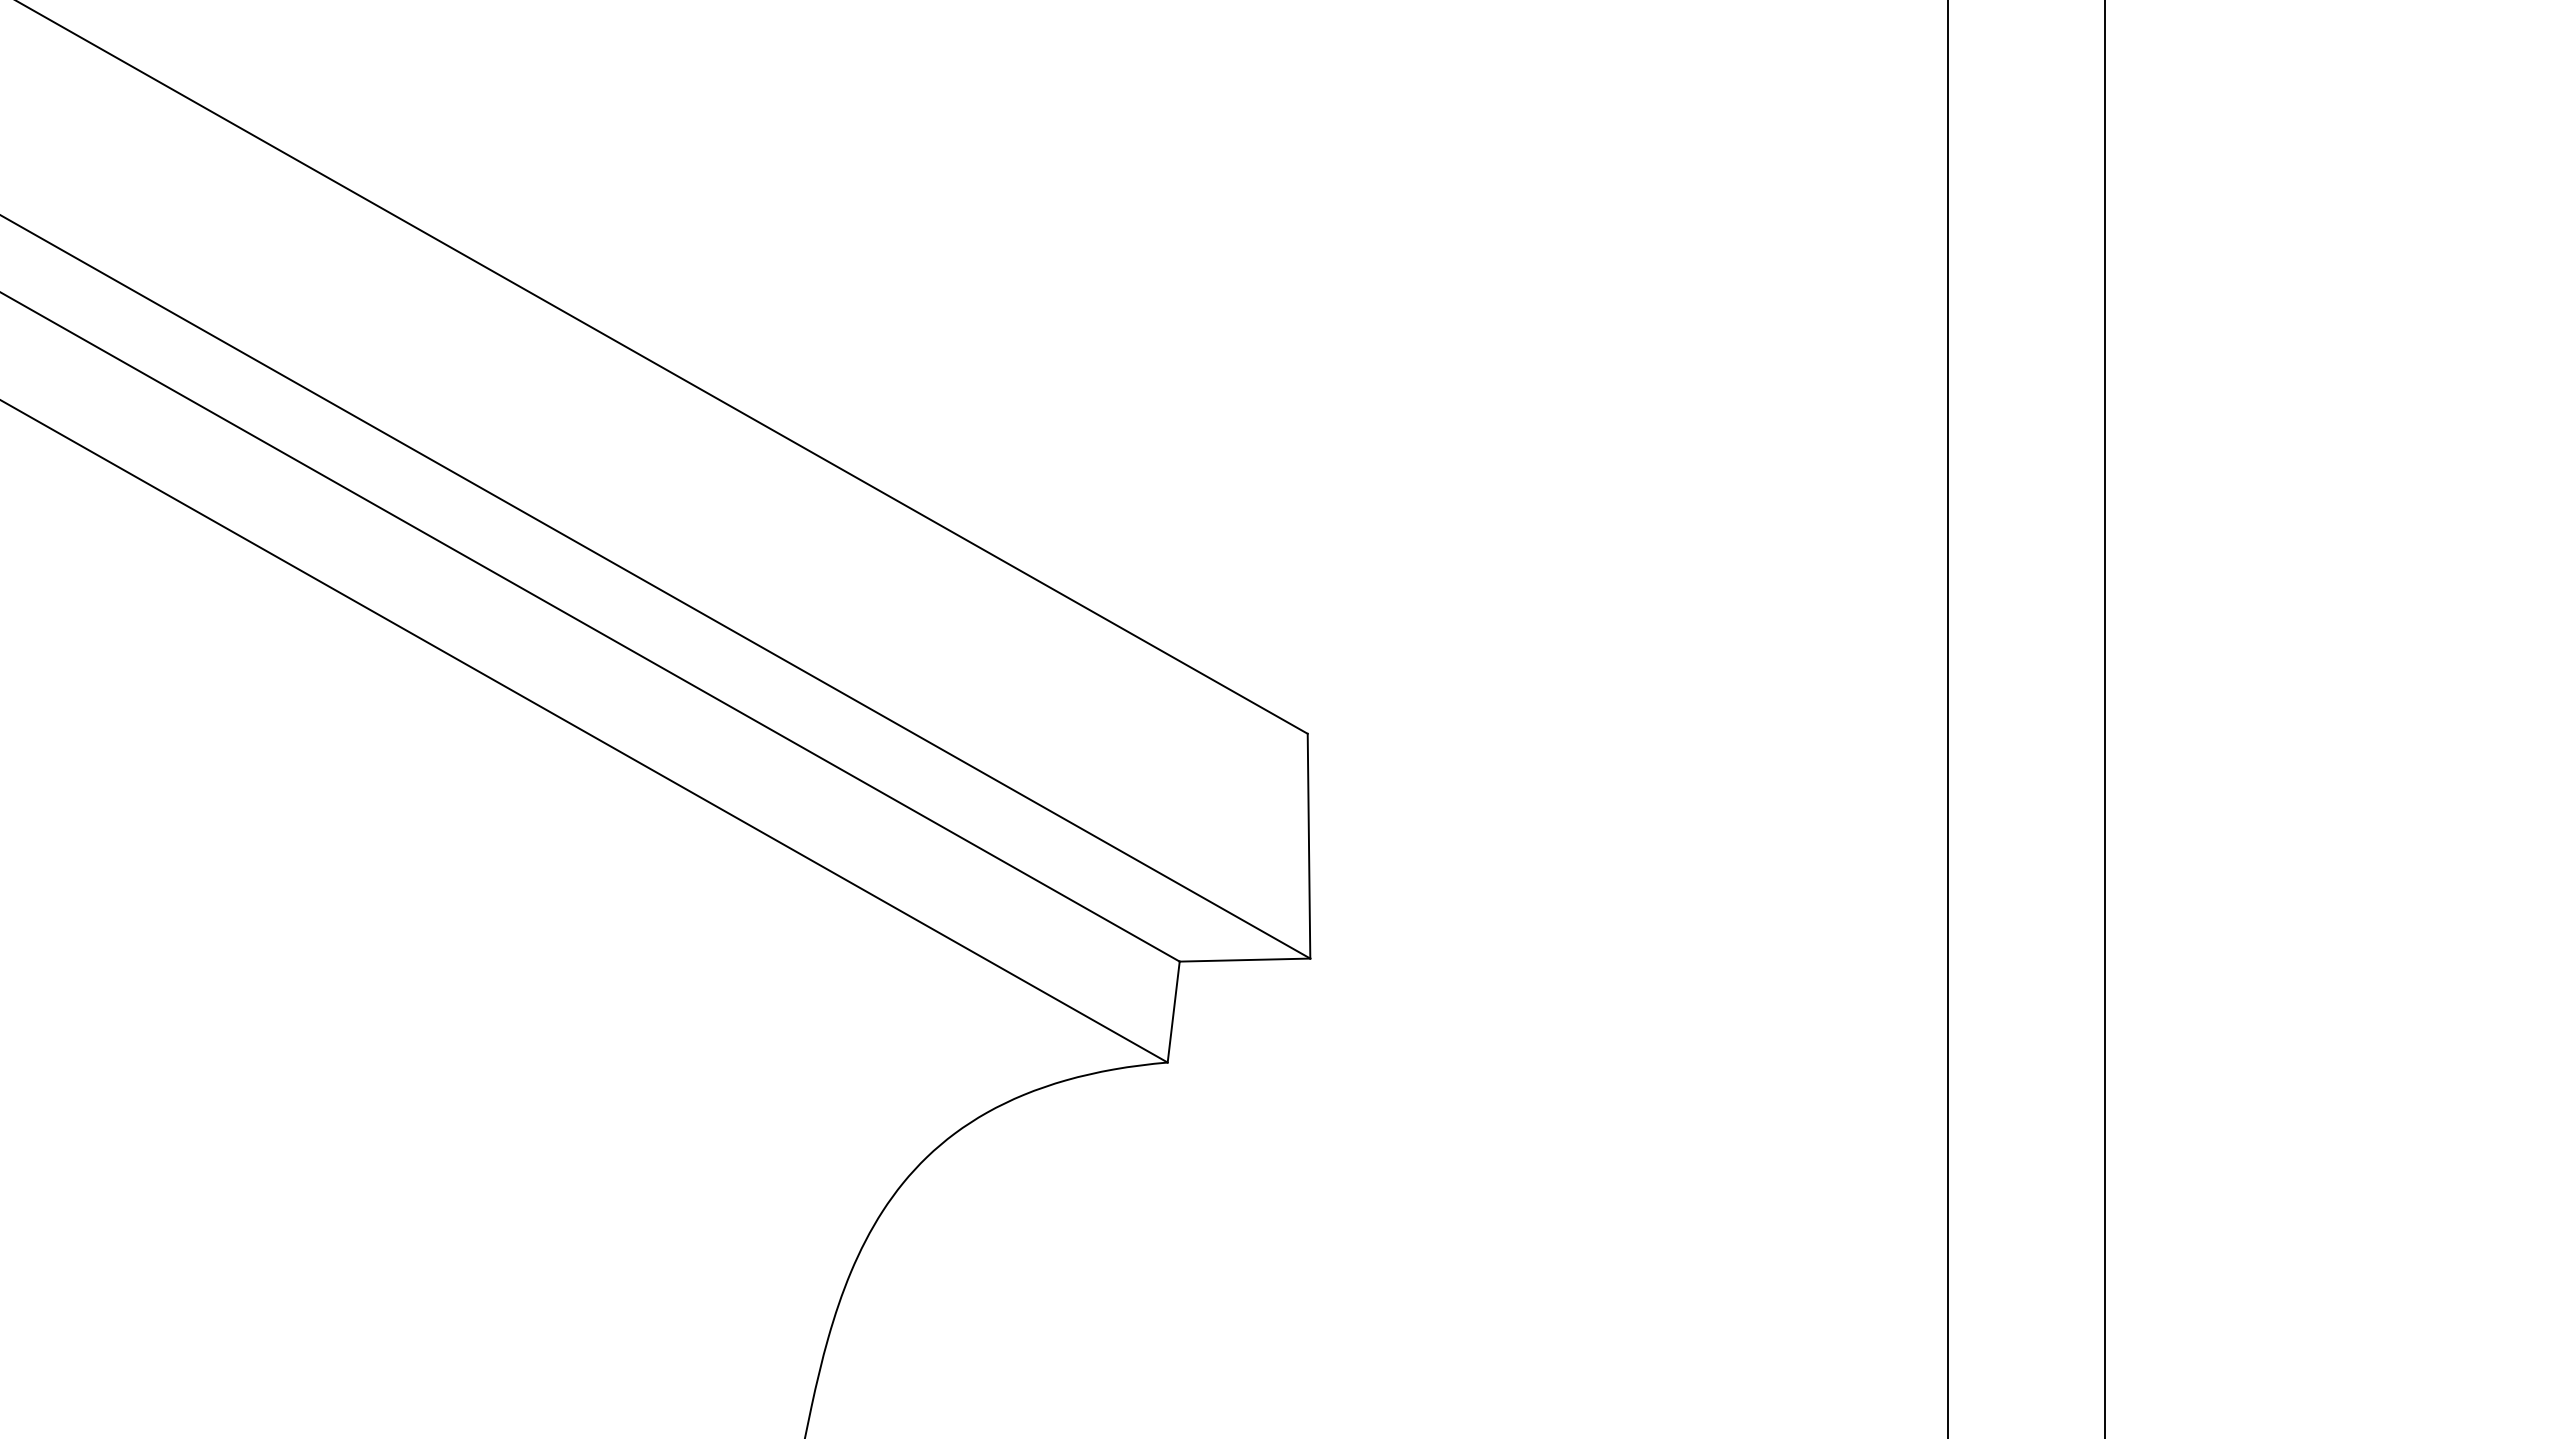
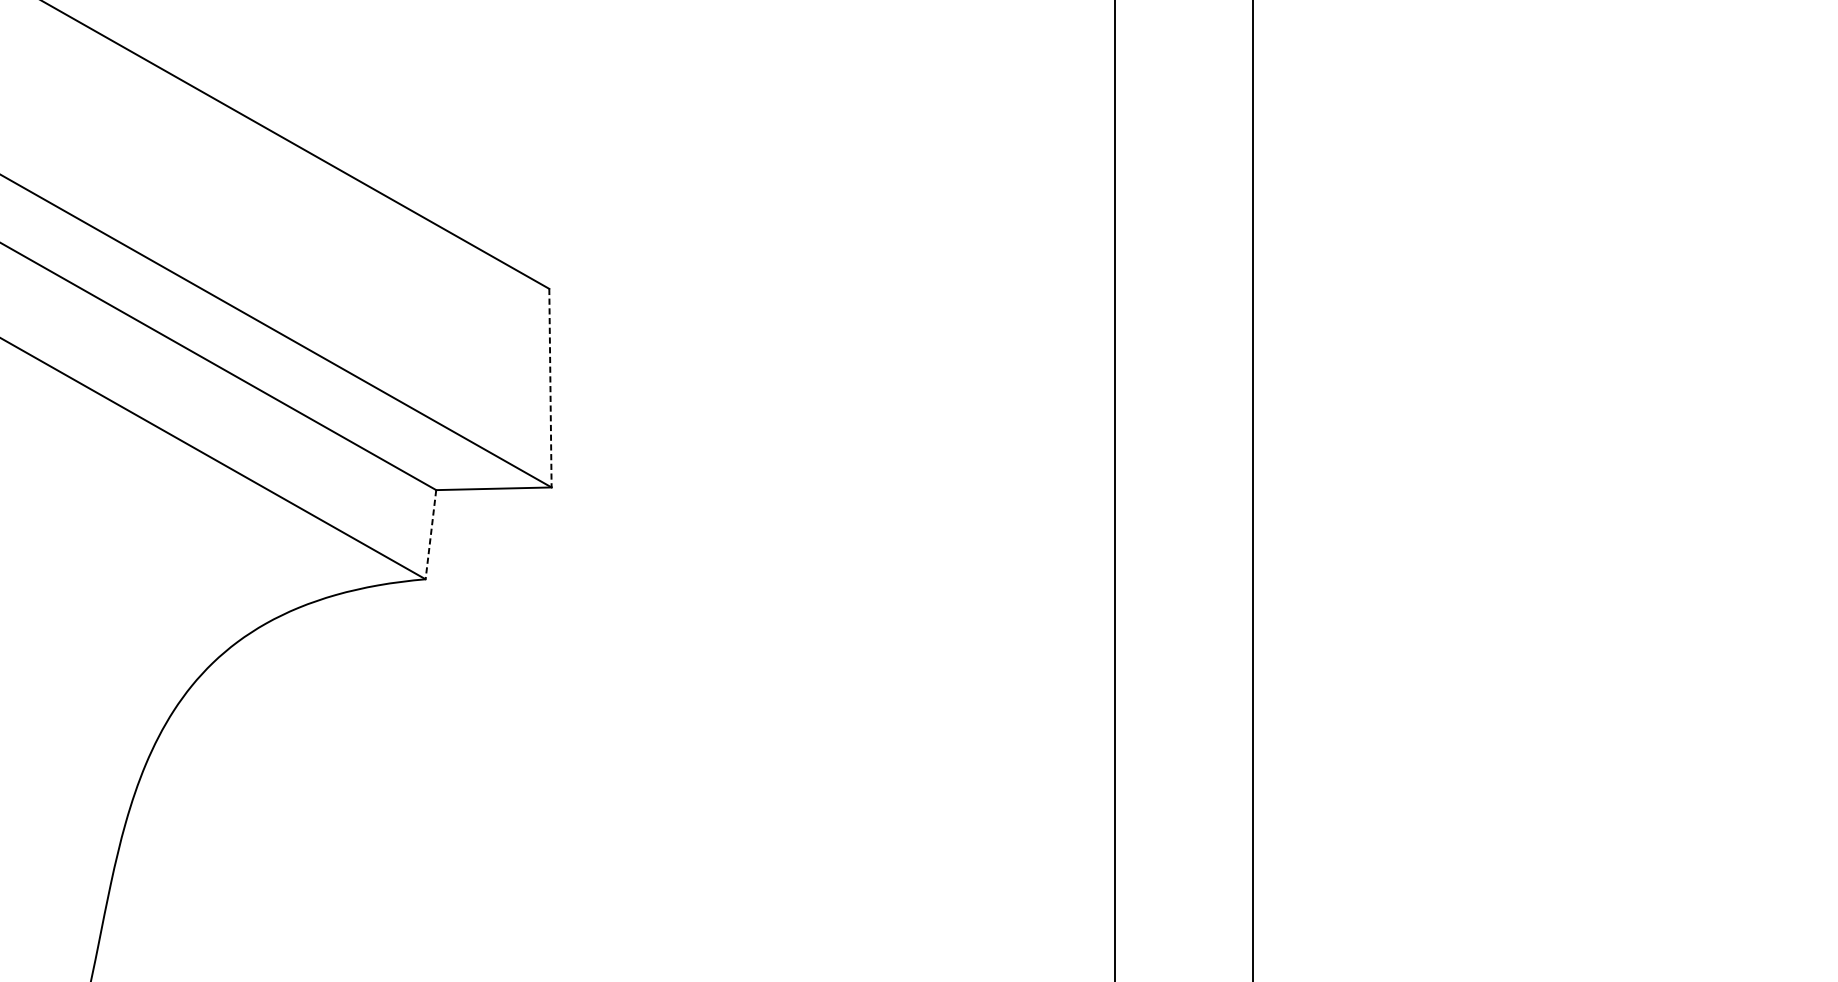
line: (1309, 846) -> (550, 388), solid -> dashed
line: (1173, 1012) -> (430, 535), solid -> dashed

